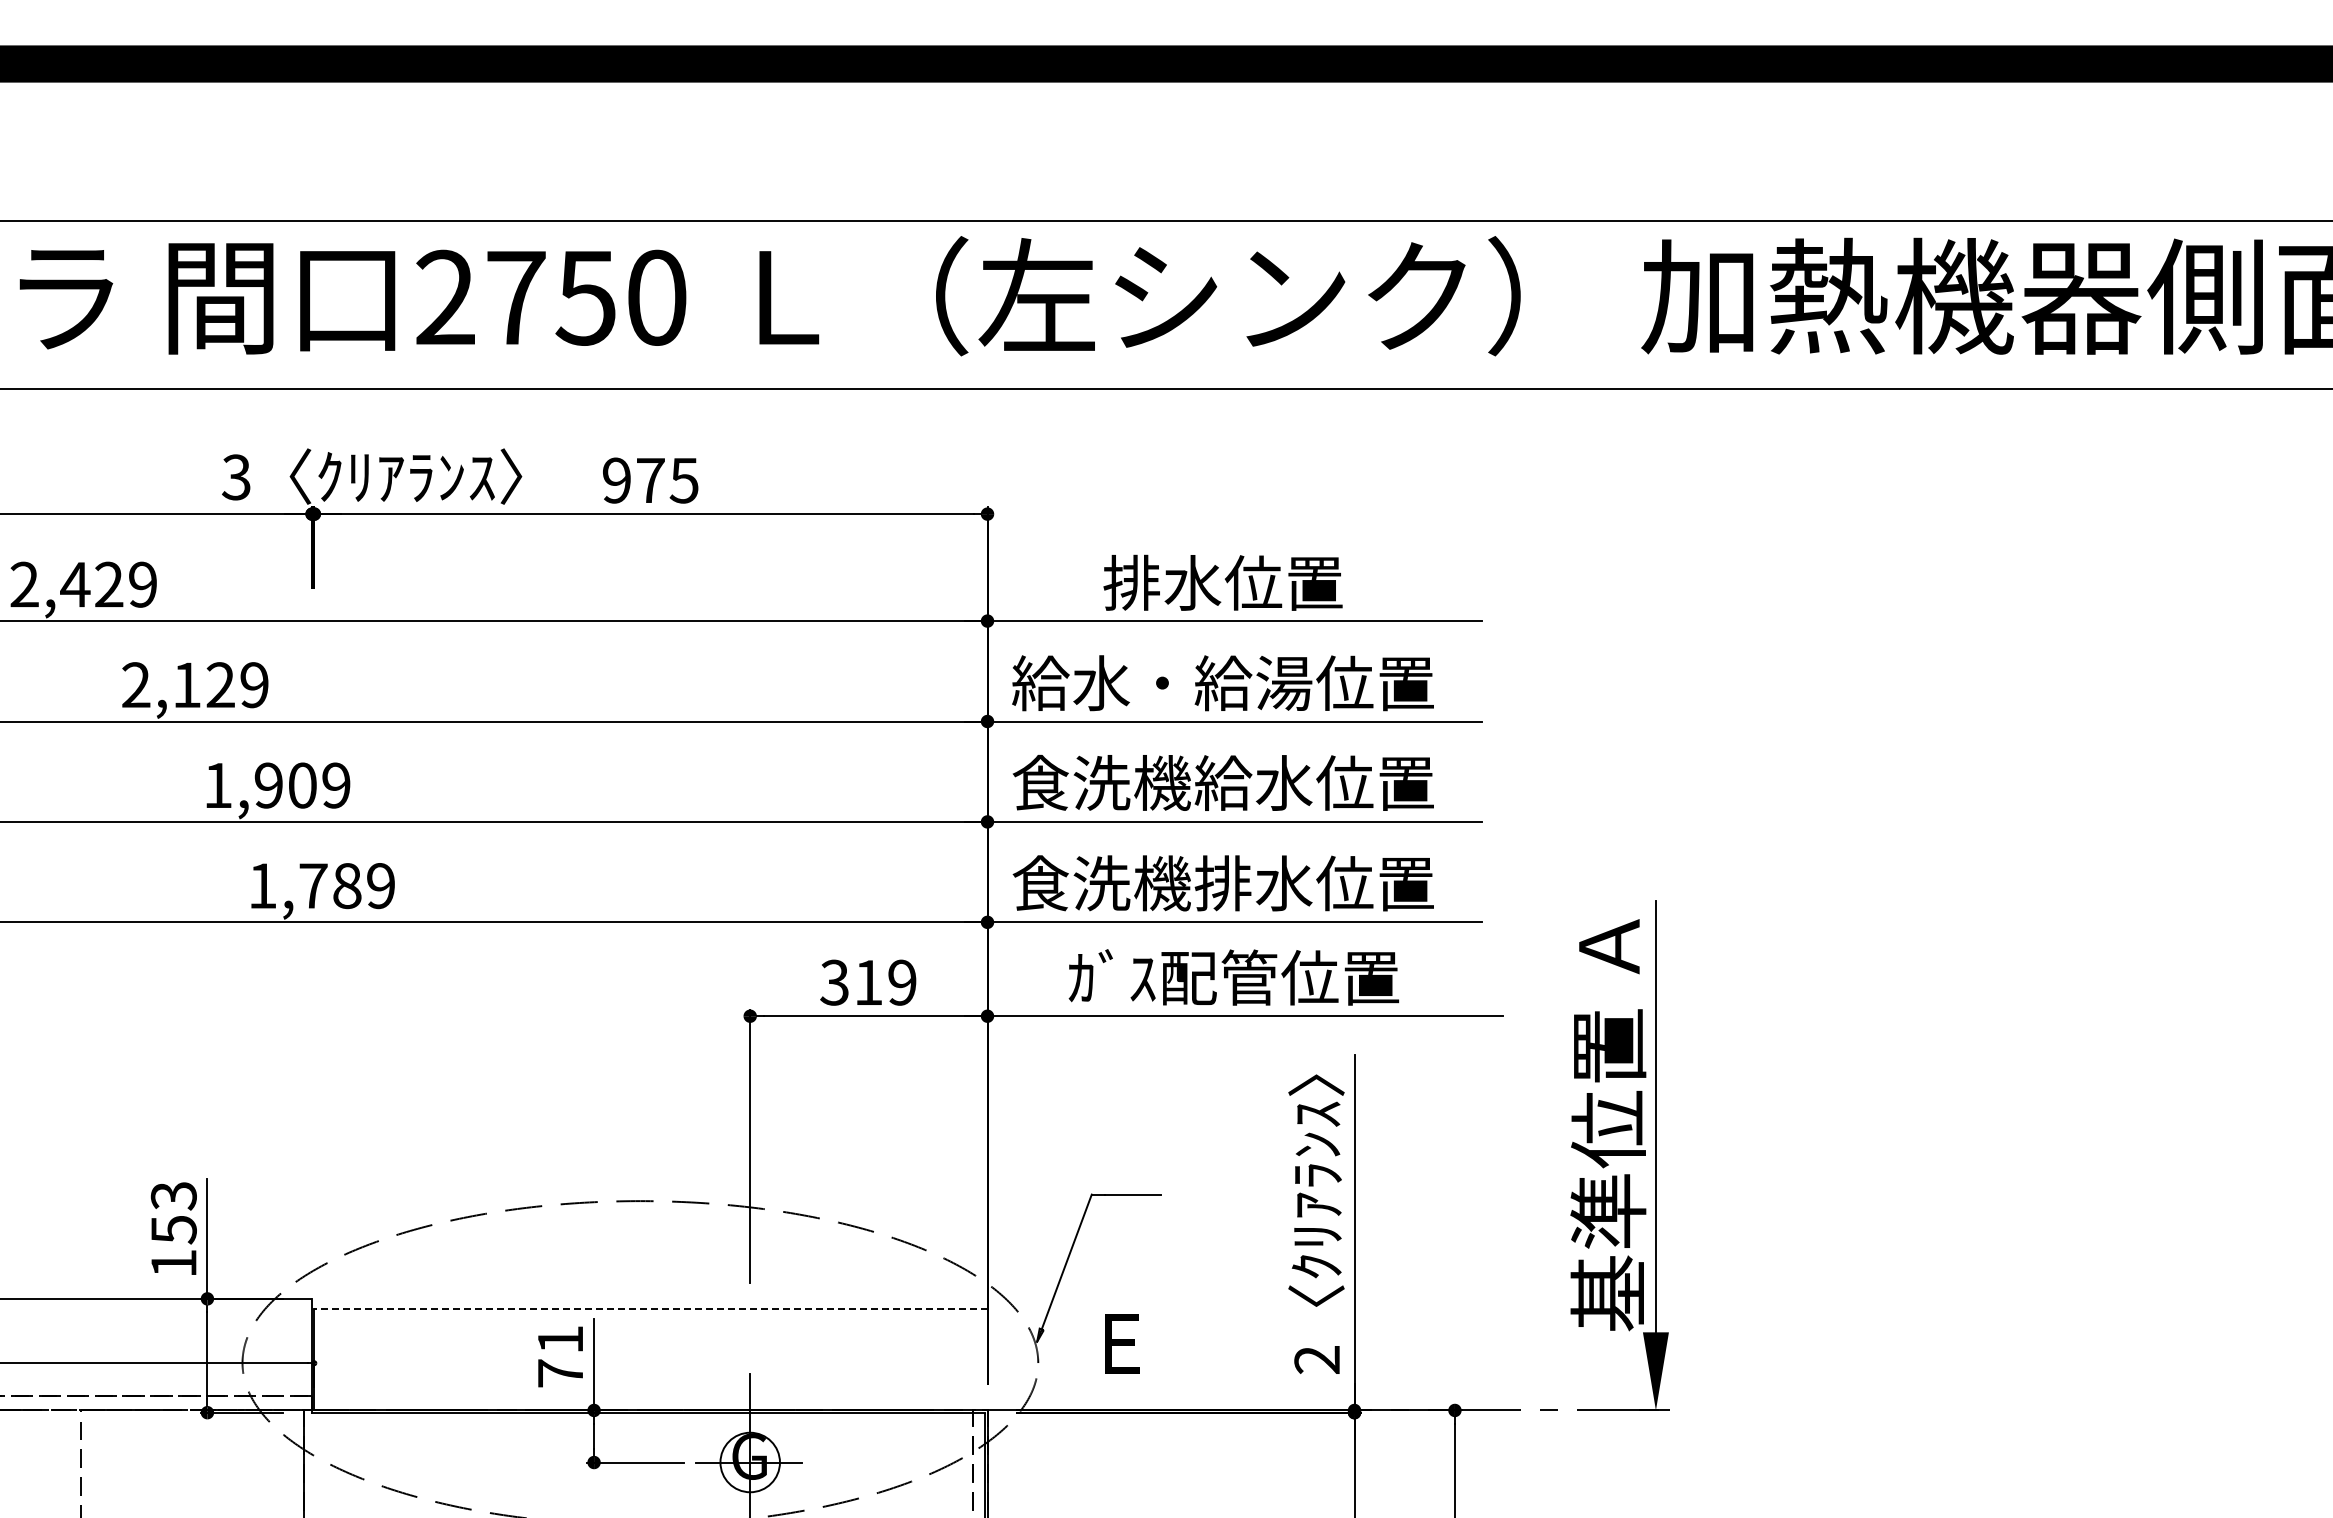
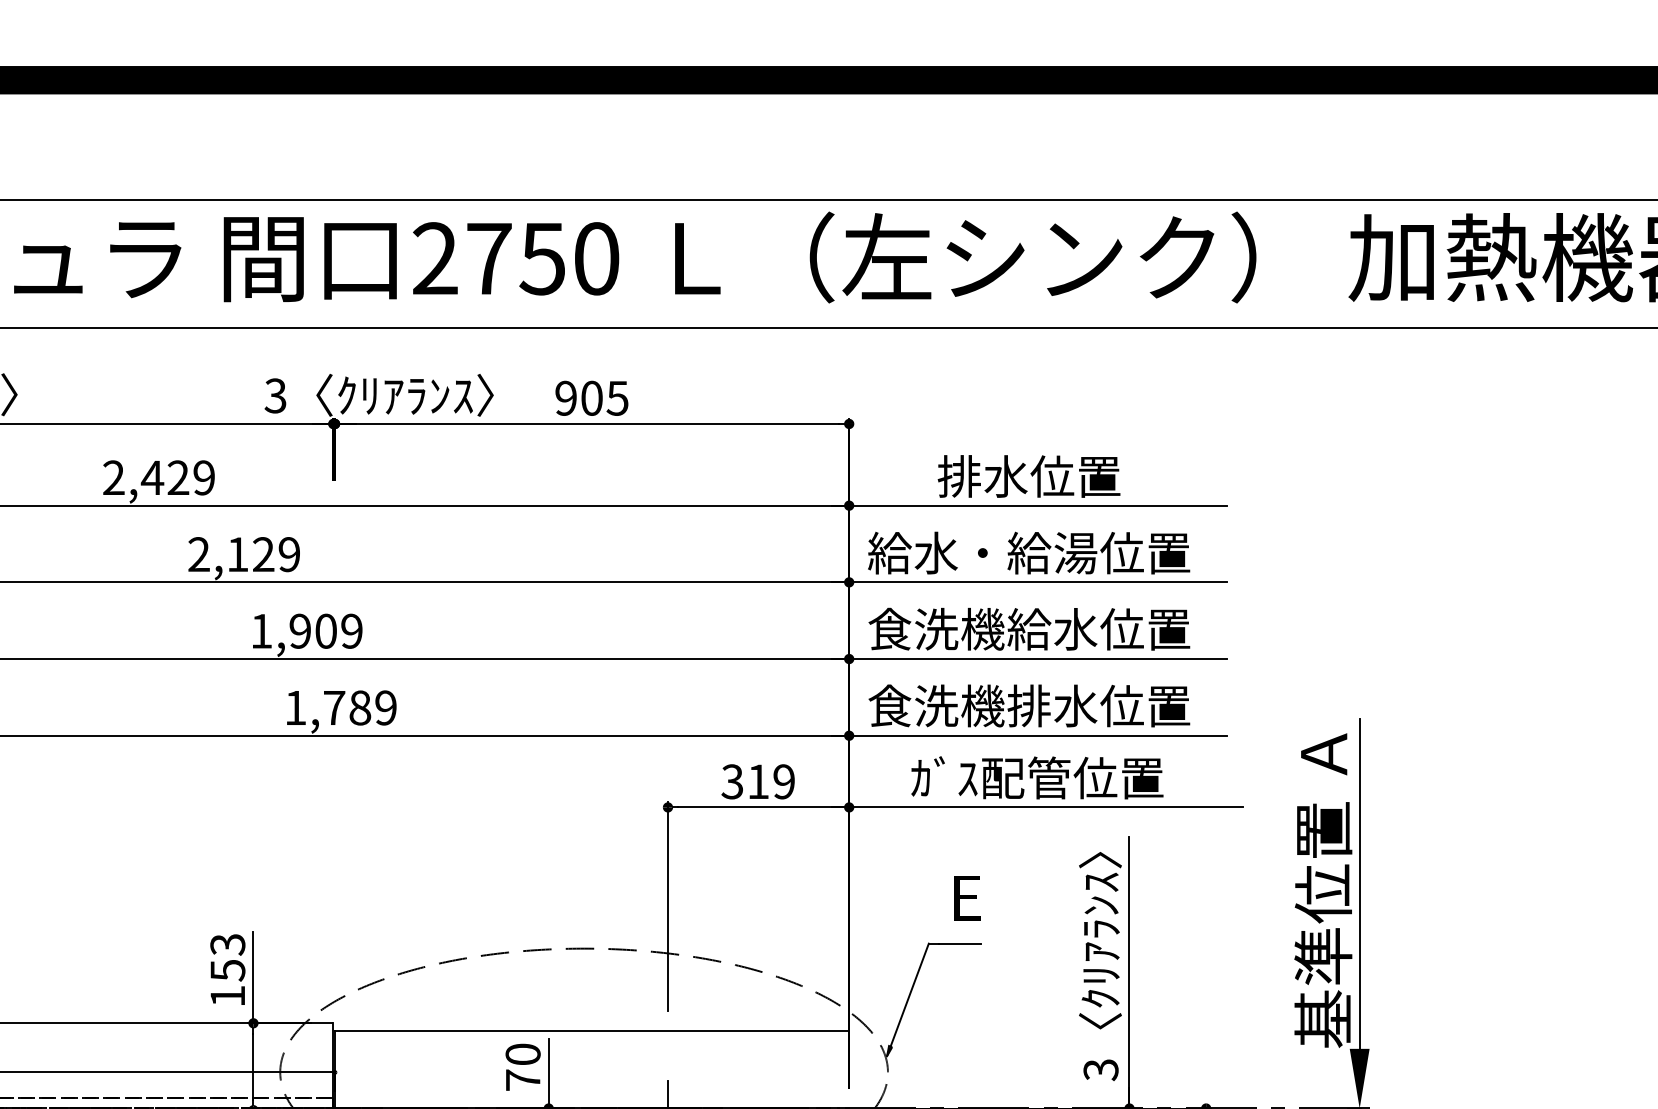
text: (650, 480) -> (591, 398), 975 -> 905
line: (650, 1309) -> (591, 1031), dashed -> solid
text: (560, 1339) -> (523, 1054), 71 -> 70
text: (1122, 1343) -> (967, 897), moved
text: (1317, 1360) -> (1101, 1070), 2 -> 3

